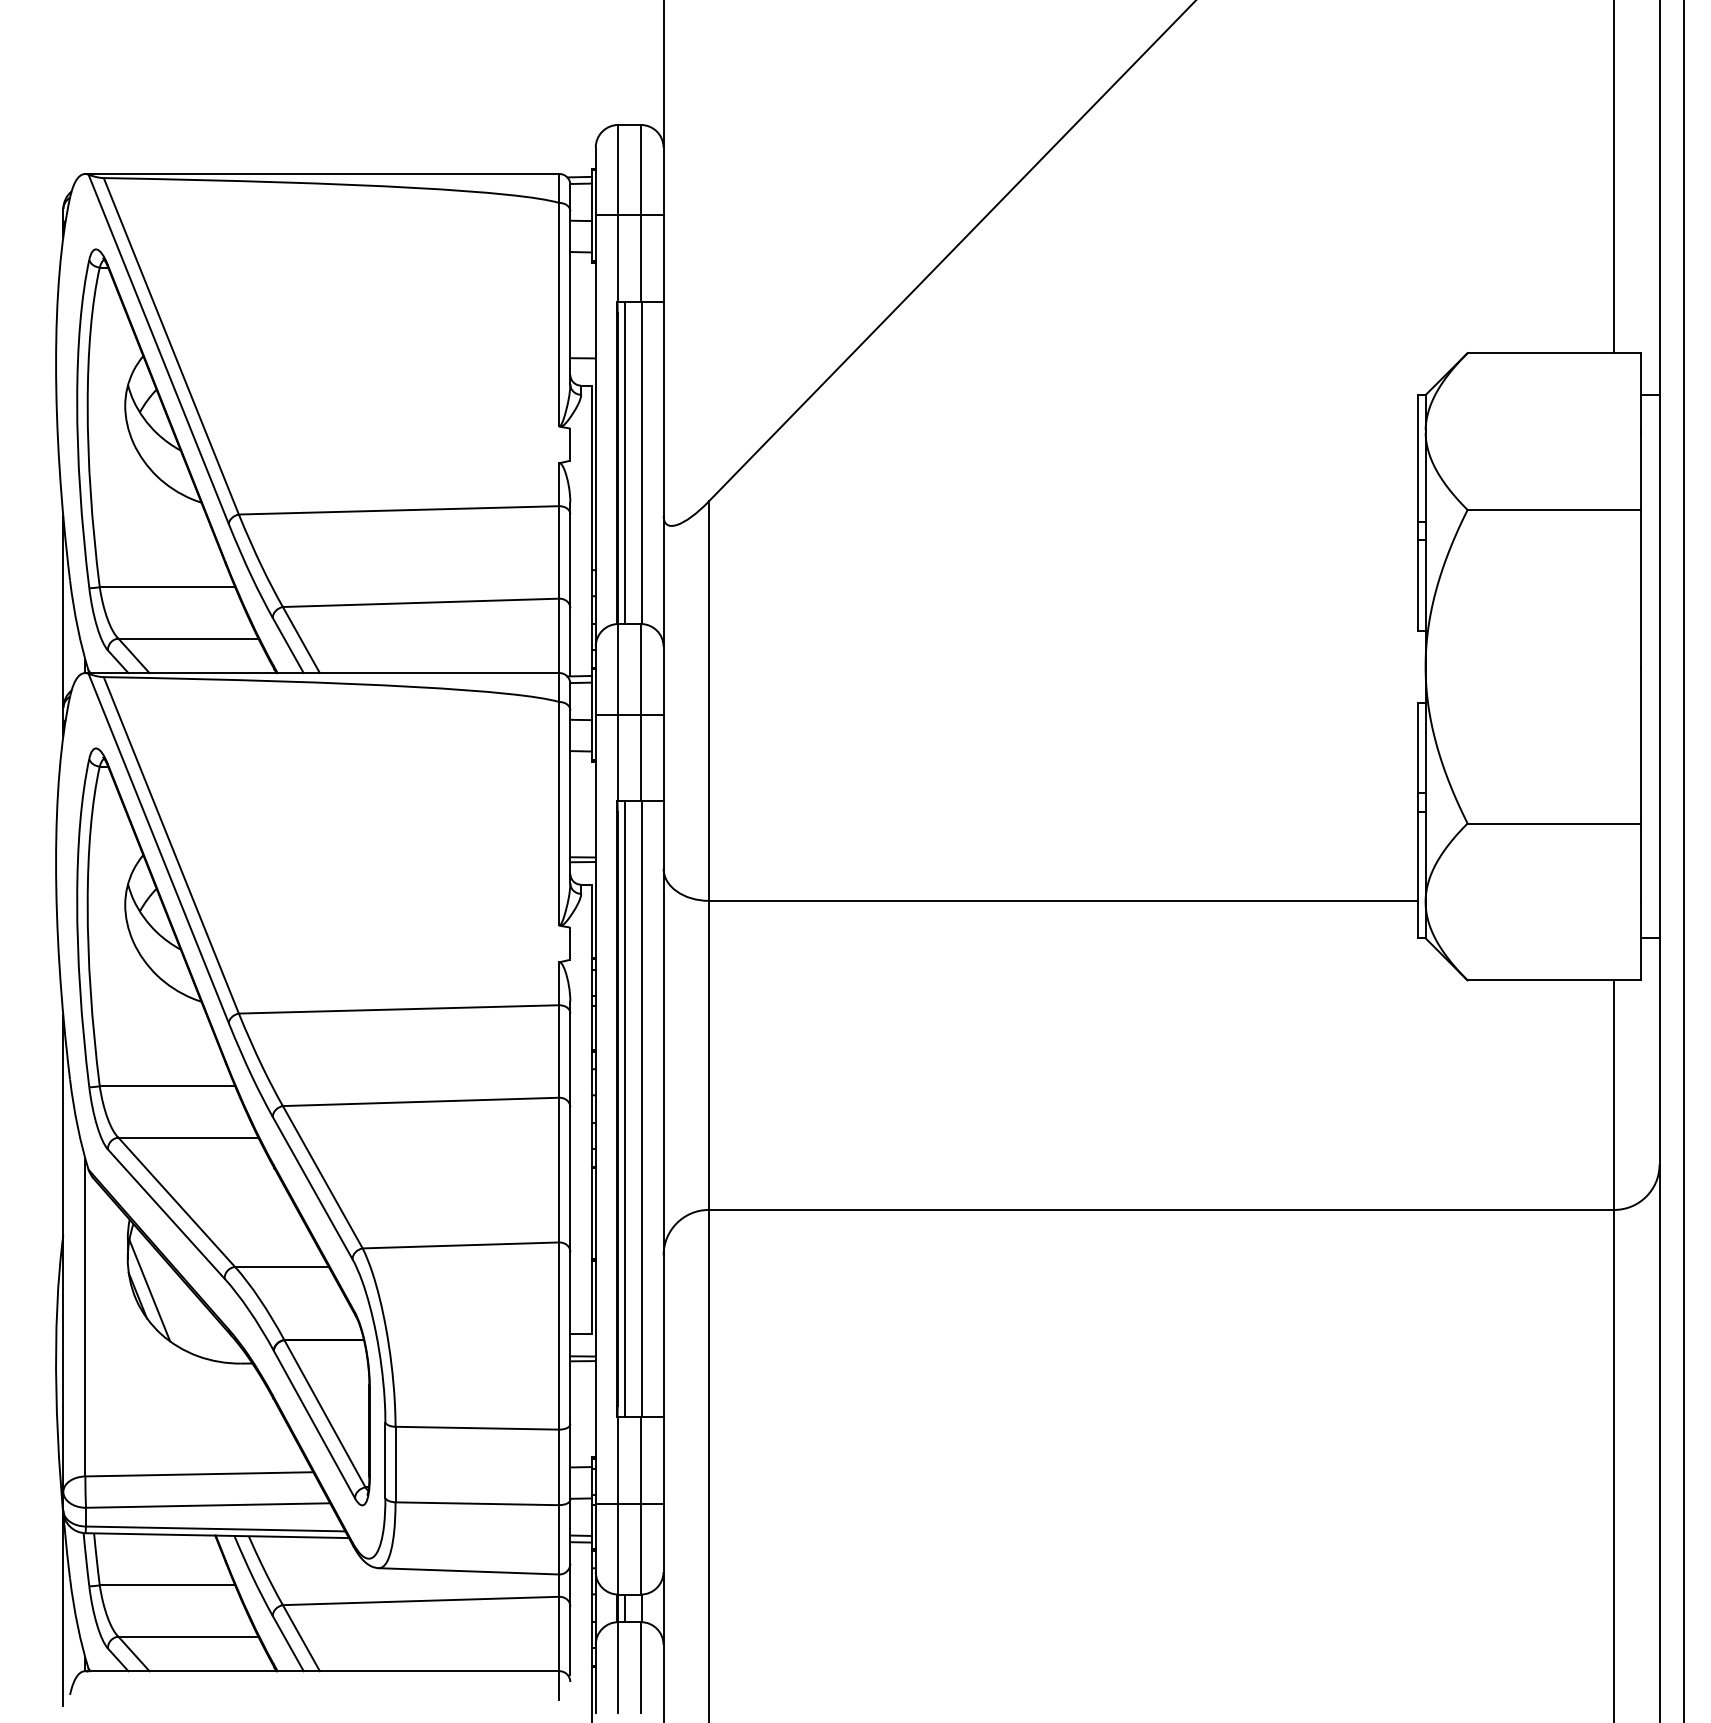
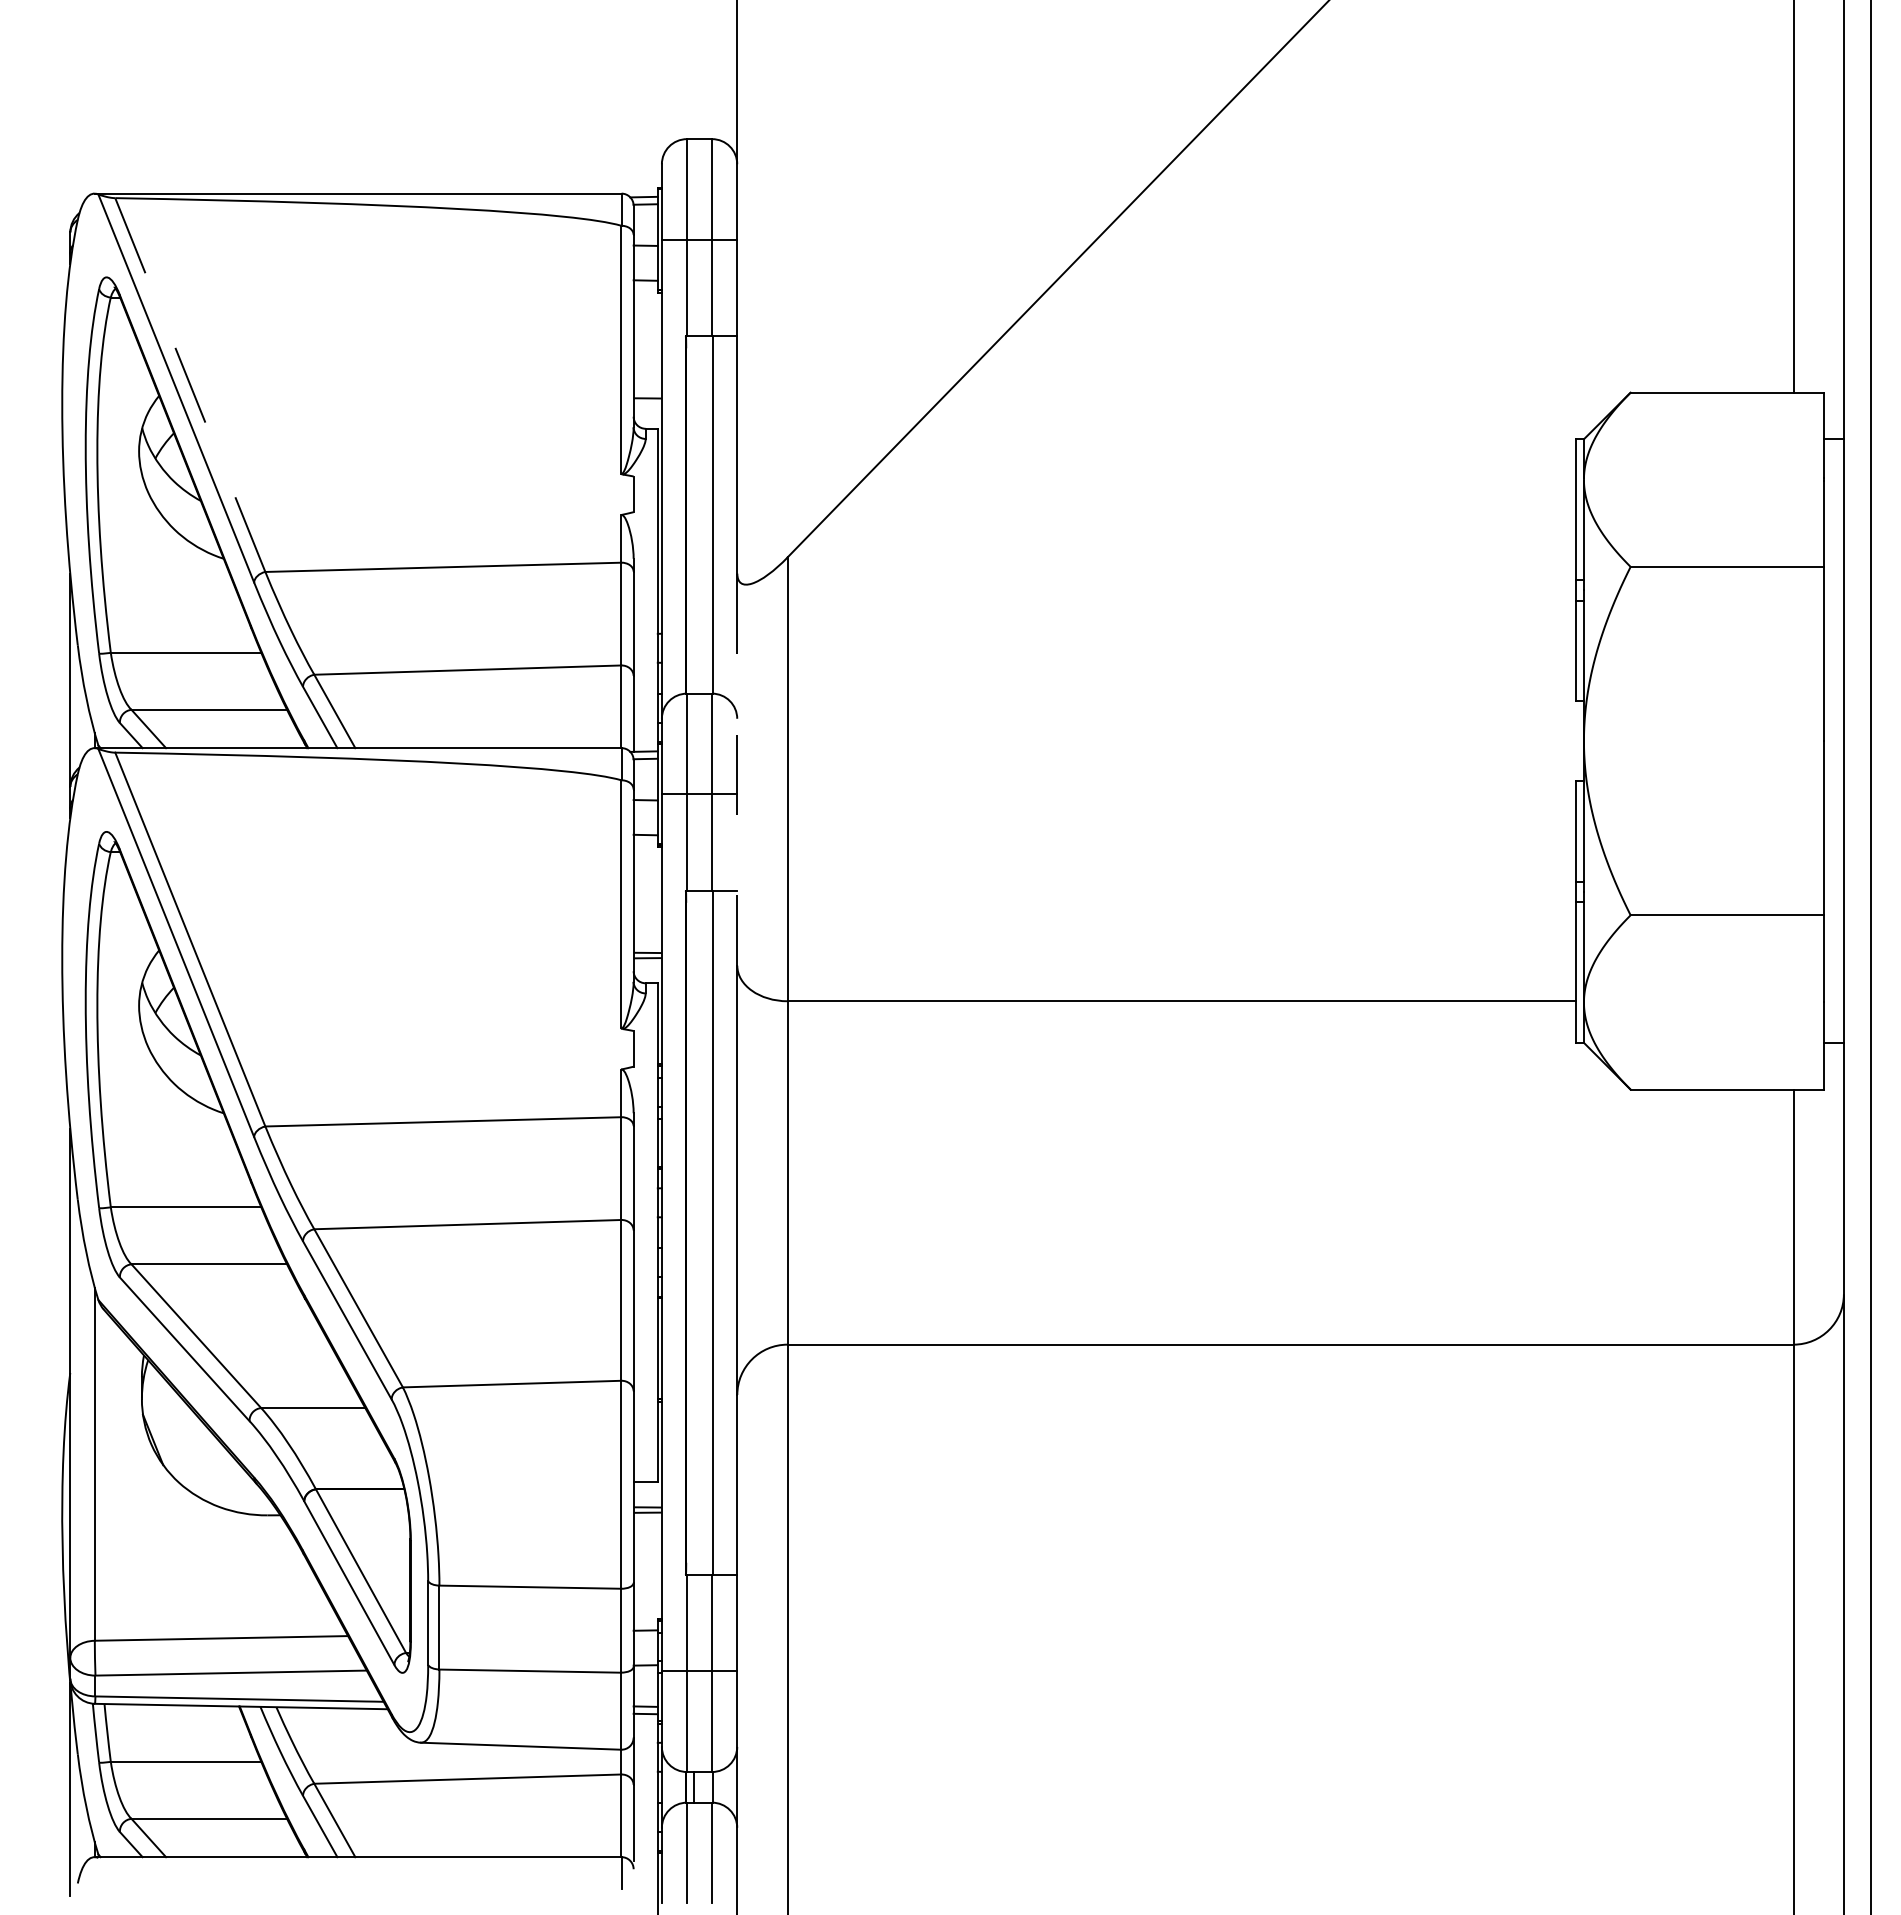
line: (171, 345) -> (190, 384), solid -> dashed
line: (624, 462) -> (693, 514), removed
line: (663, 693) -> (737, 770), solid -> dashed
line: (624, 1109) -> (693, 1232), removed
line: (149, 1289) -> (166, 1433), removed

